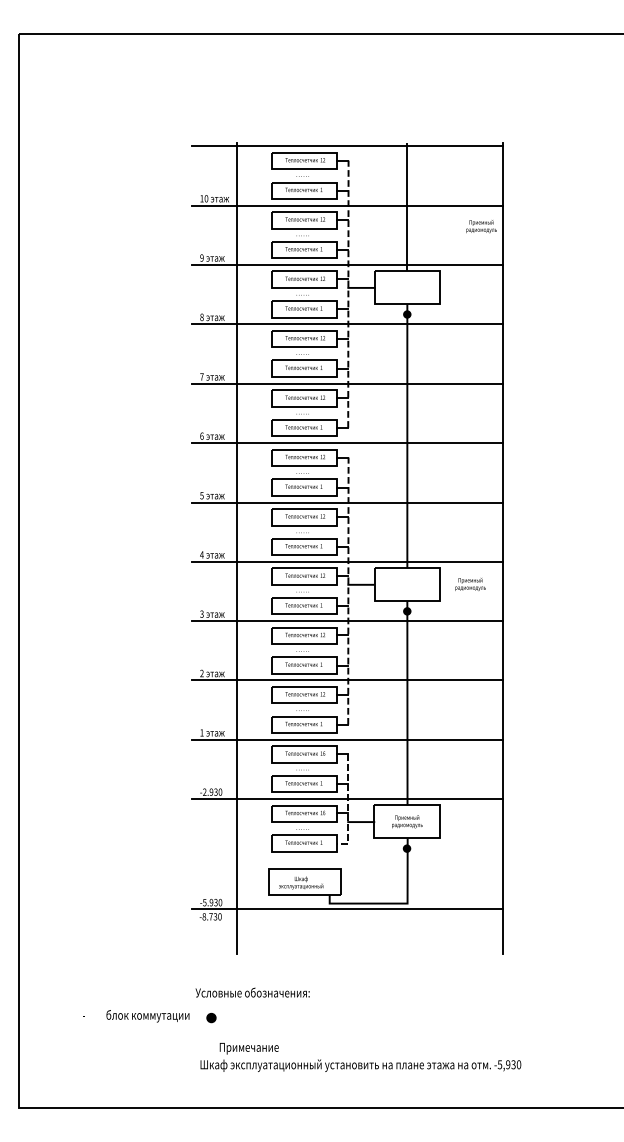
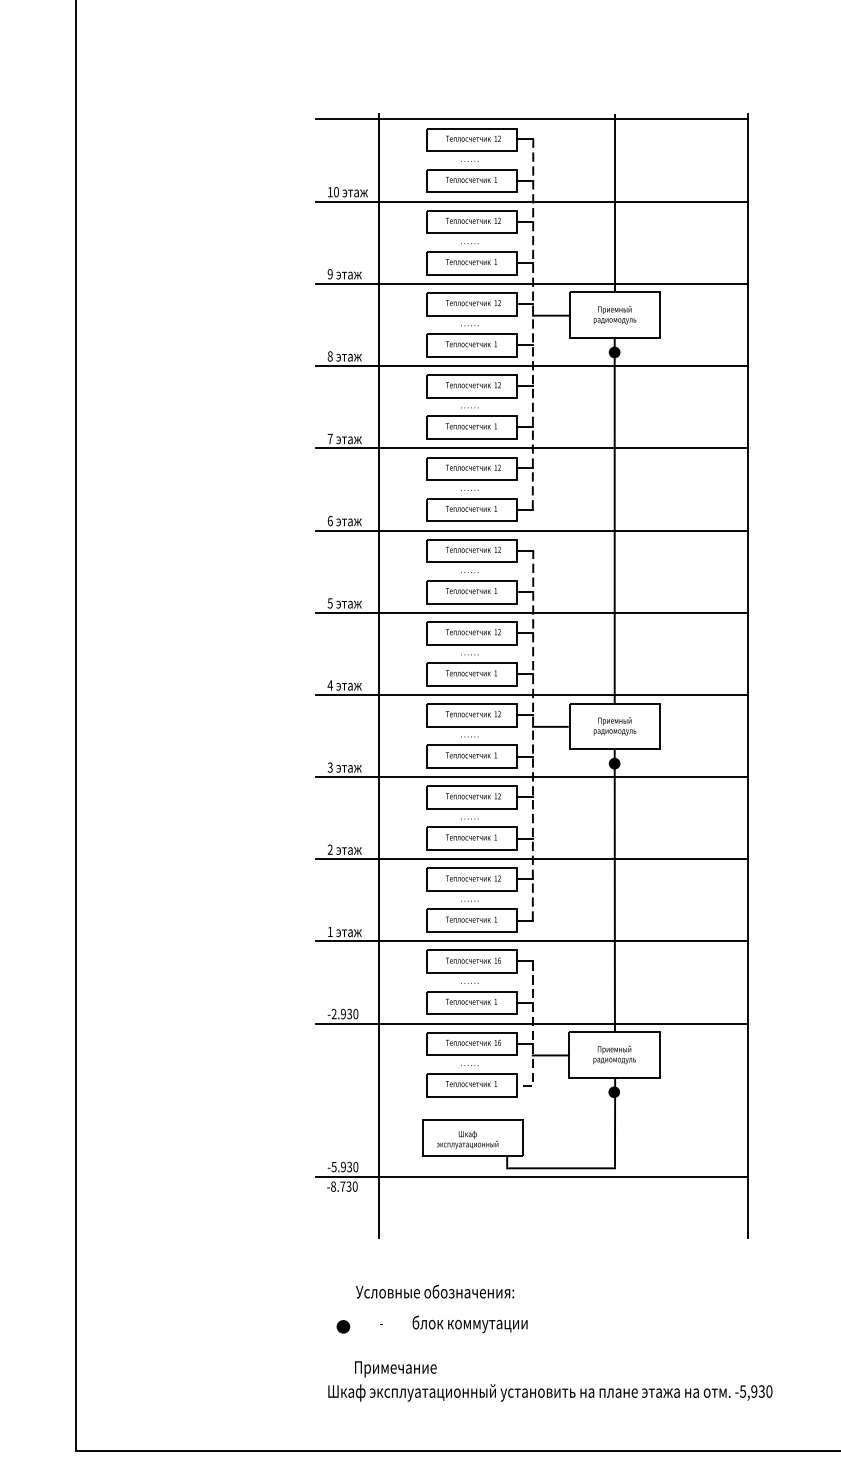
text: (481, 226) -> (614, 315), moved
text: (470, 584) -> (614, 726), moved
text: (252, 992) -> (434, 1291), moved
text: (136, 1016) -> (454, 1324), moved

